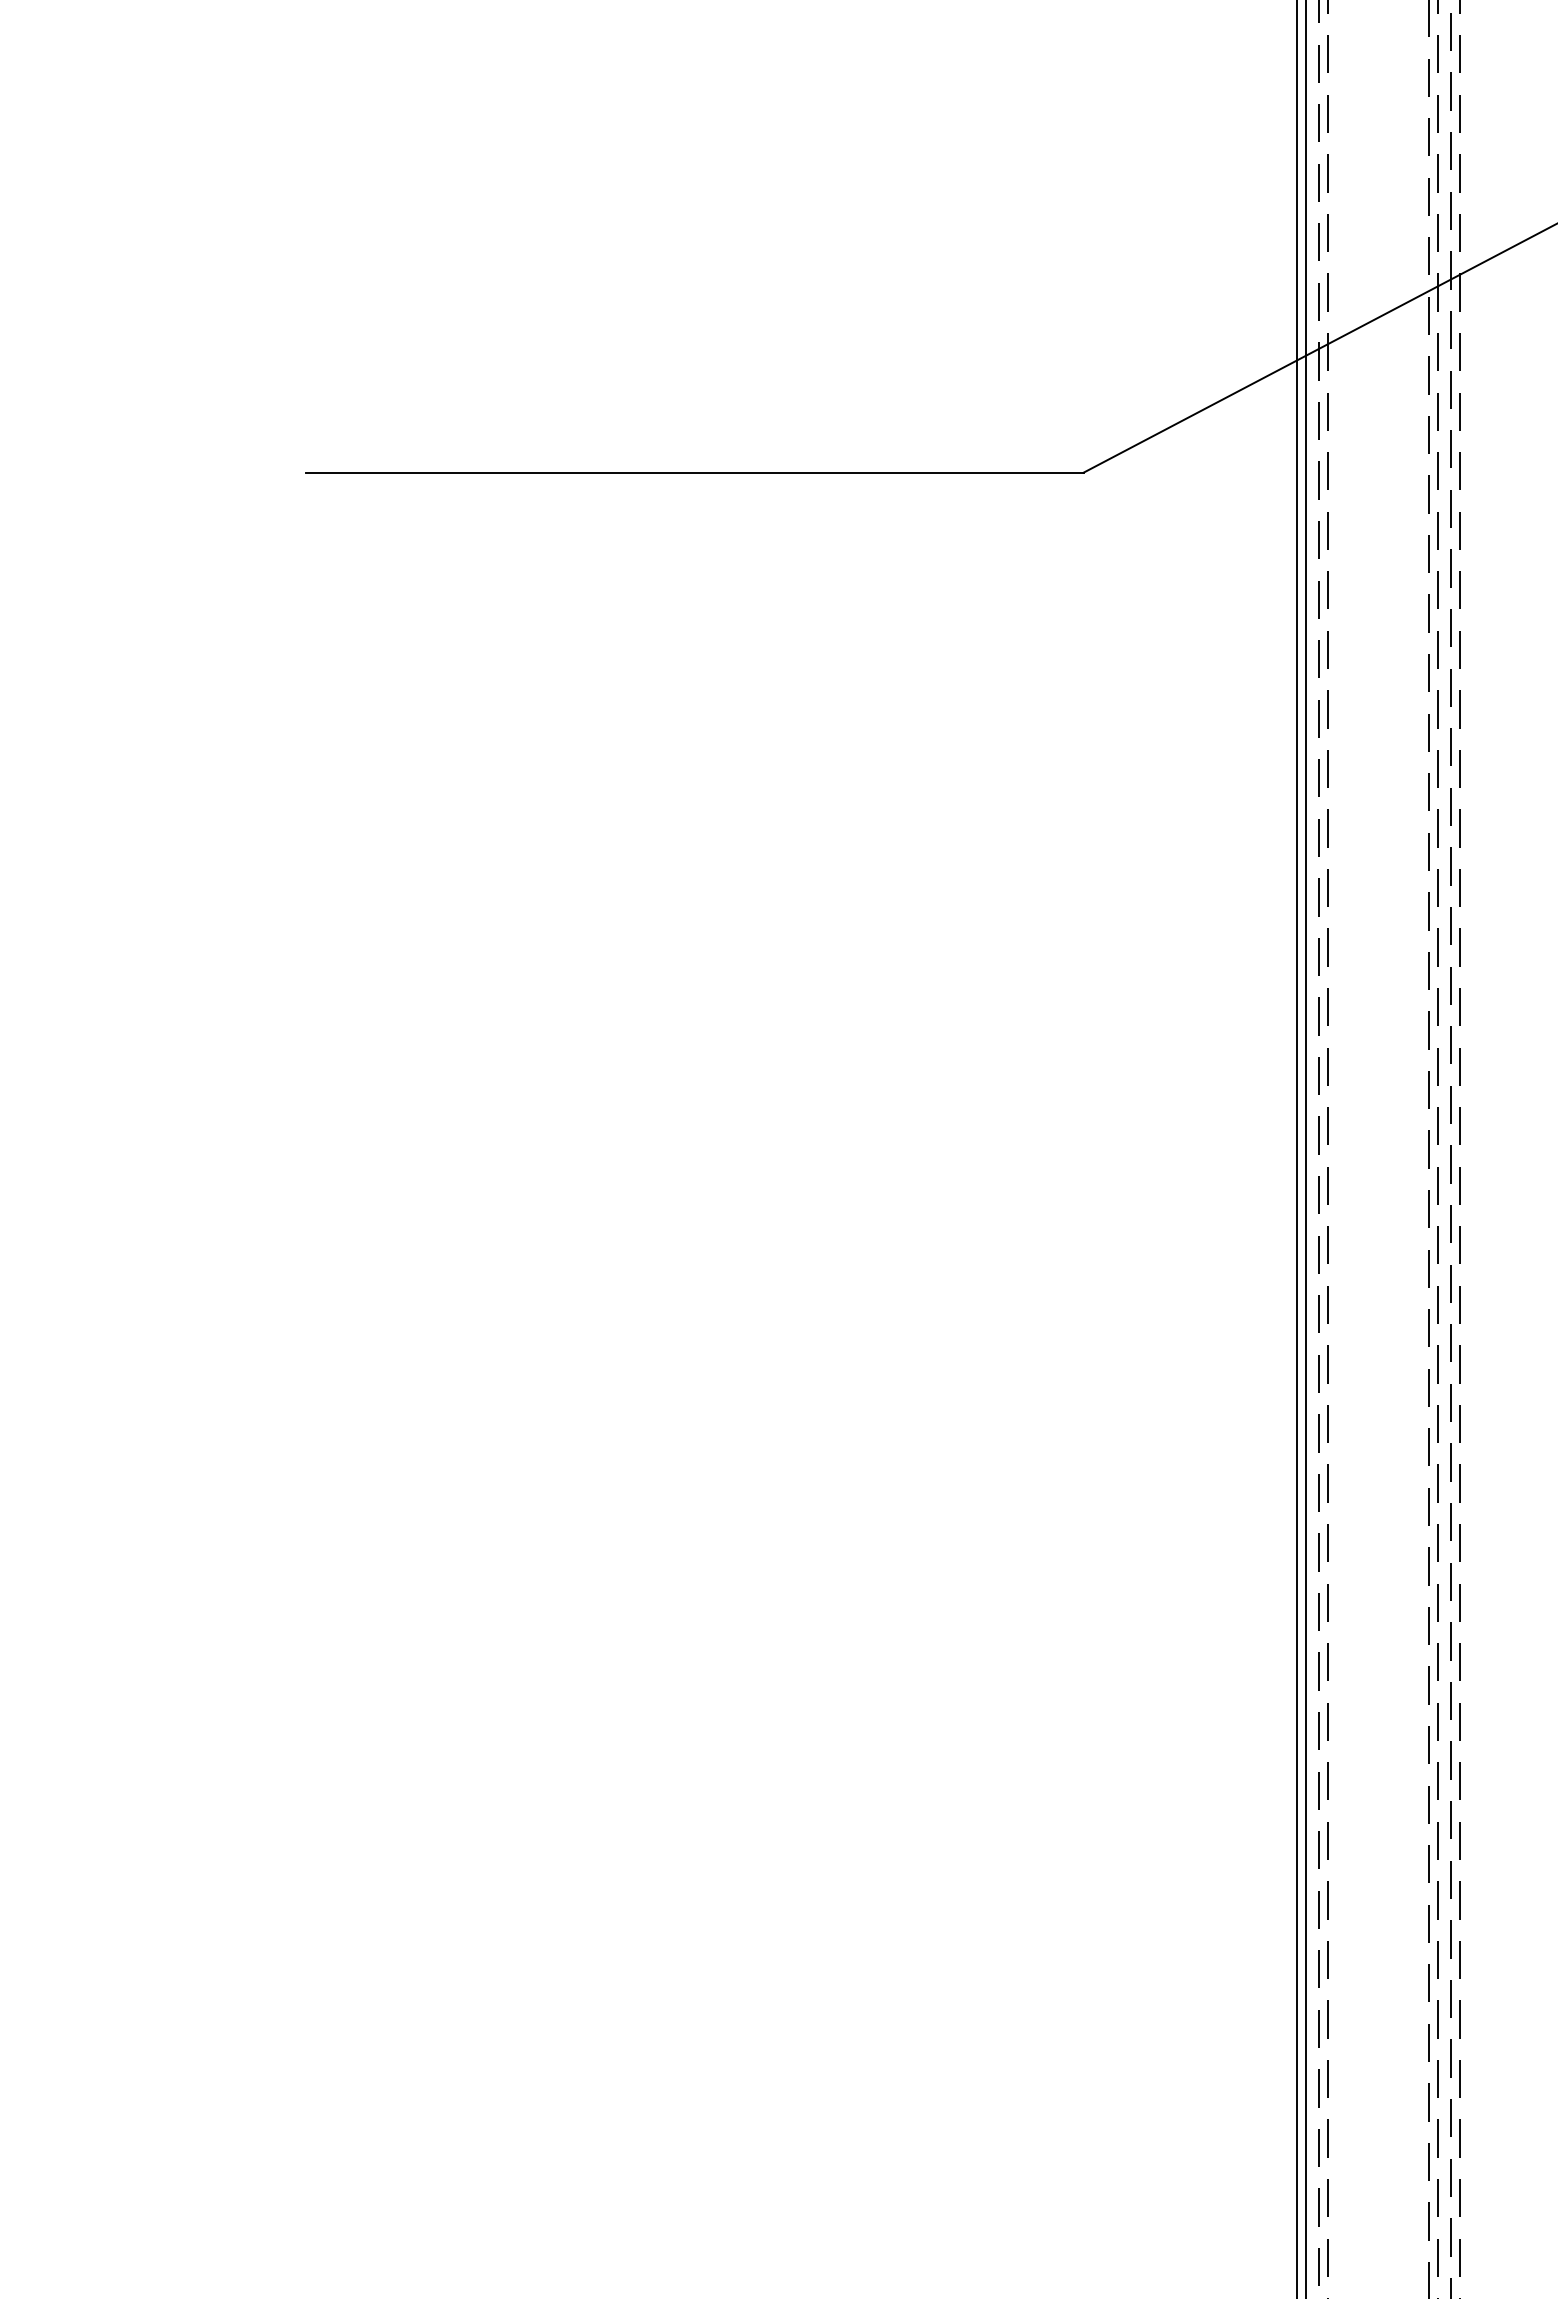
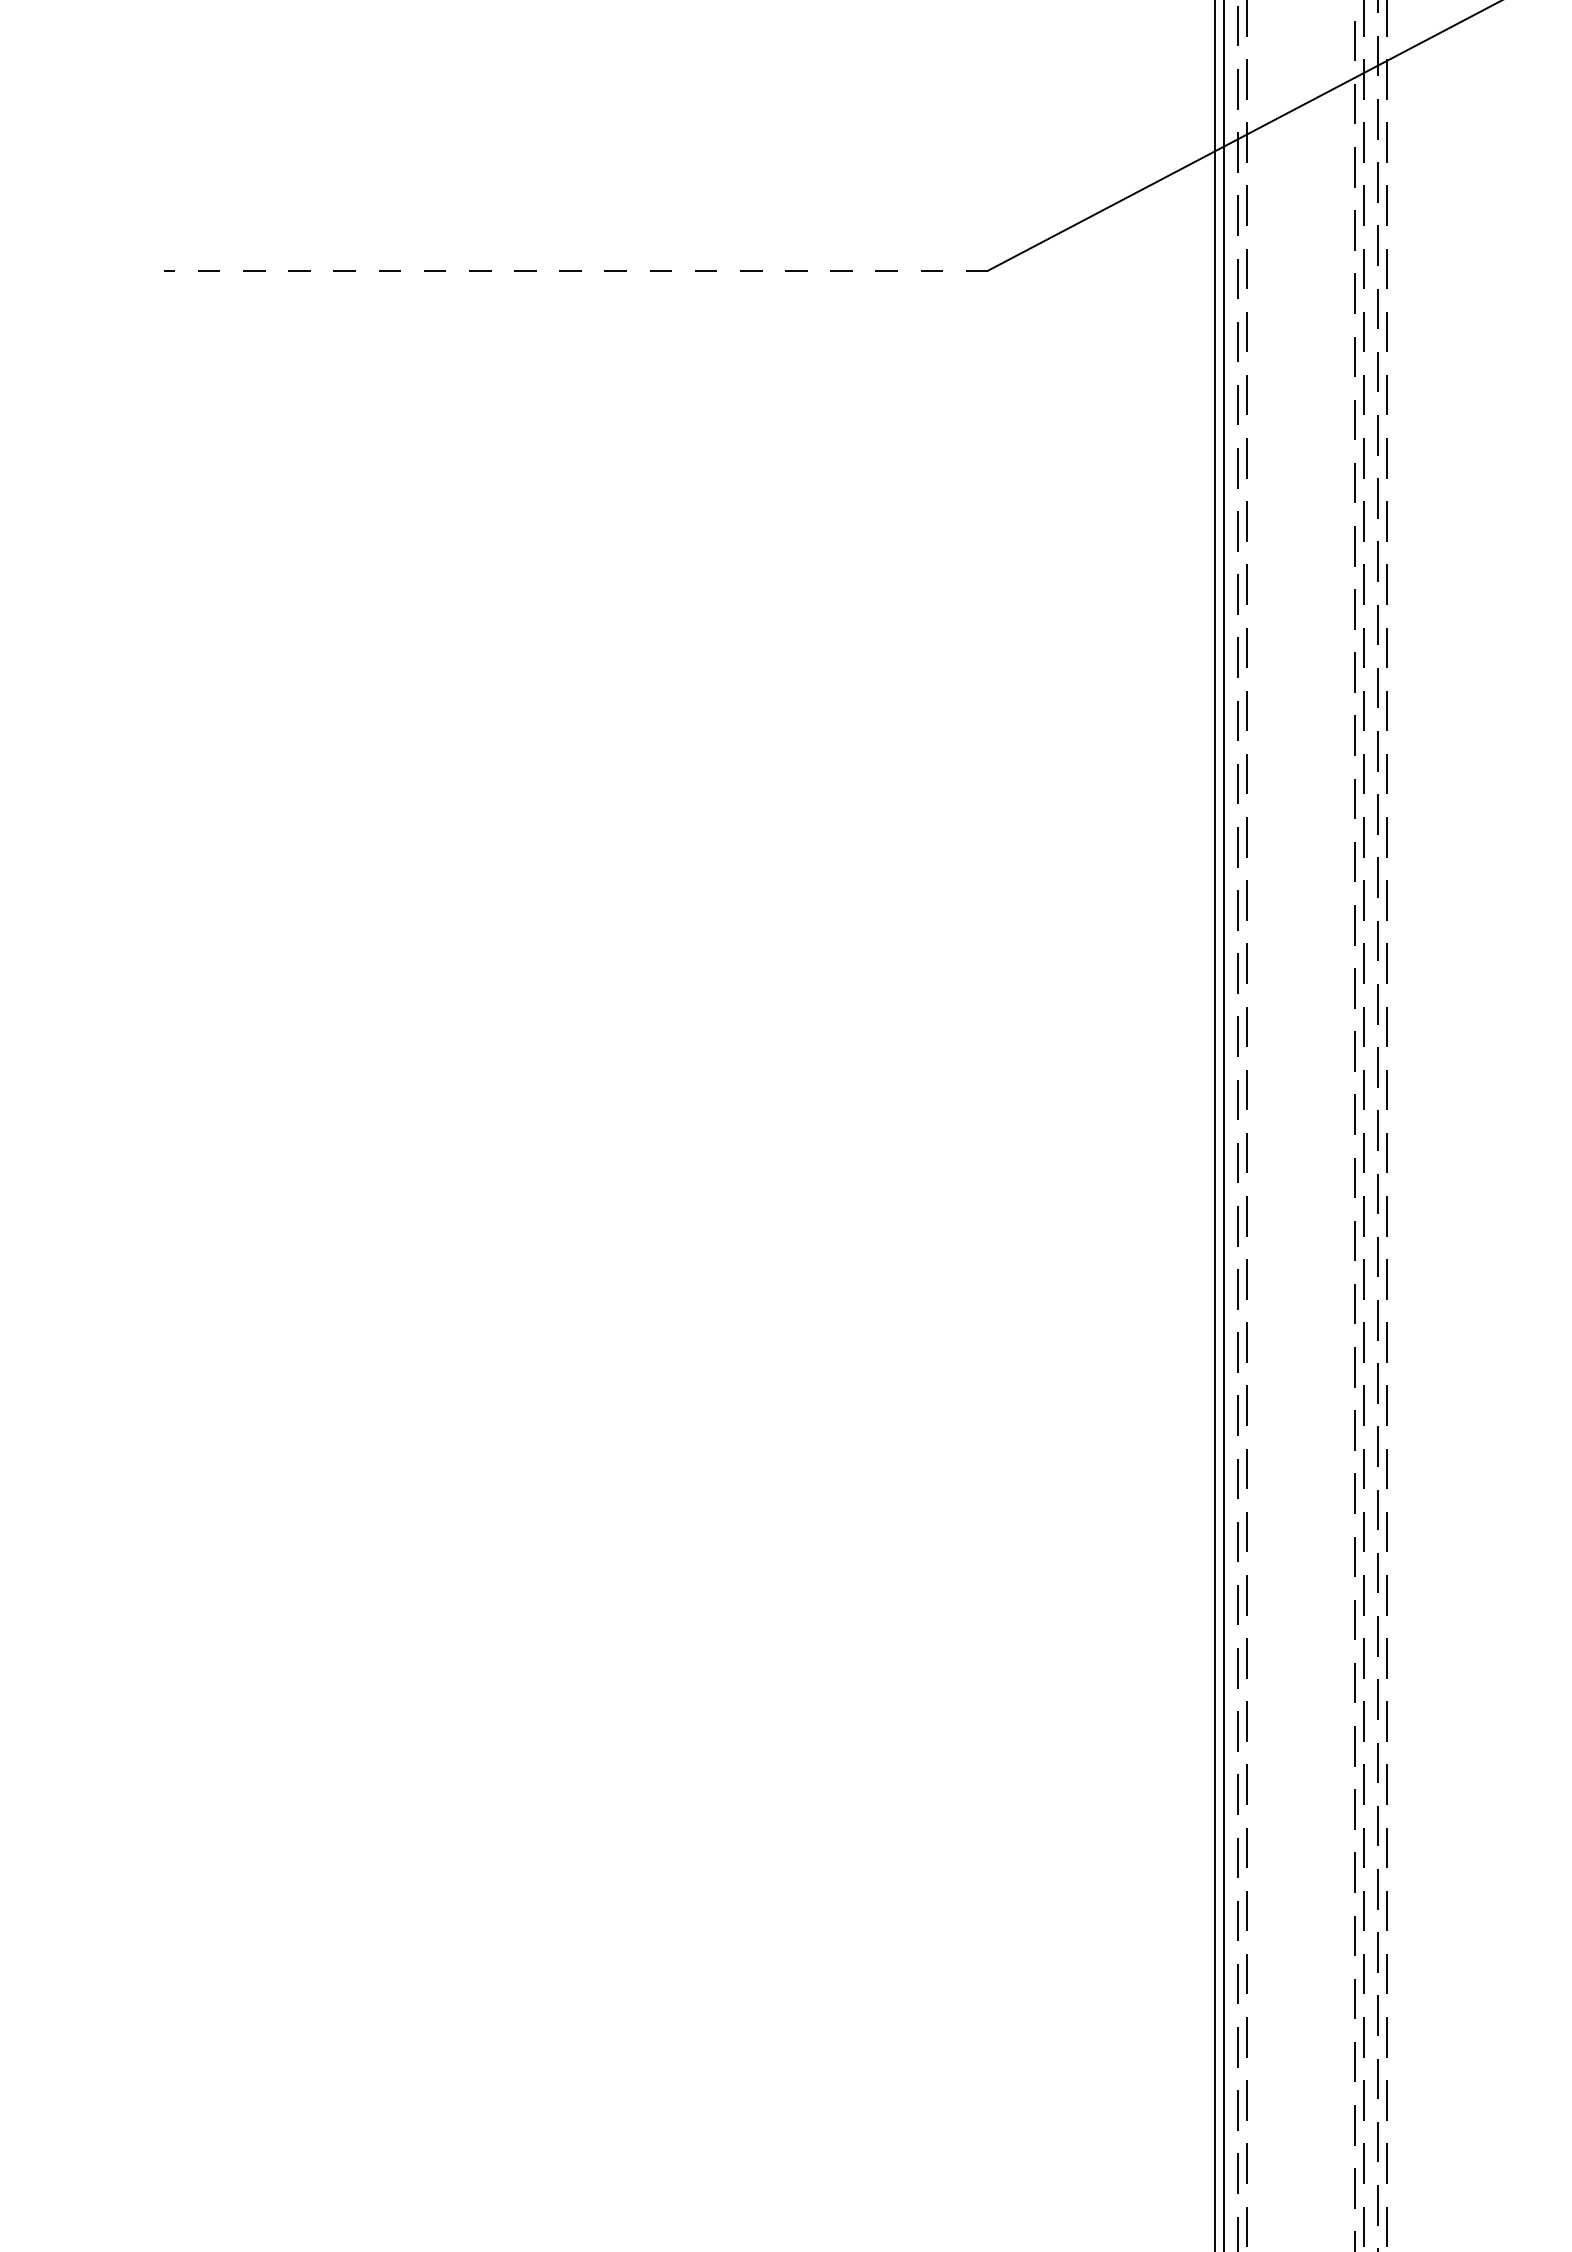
line: (694, 472) -> (575, 270), solid -> dashed

